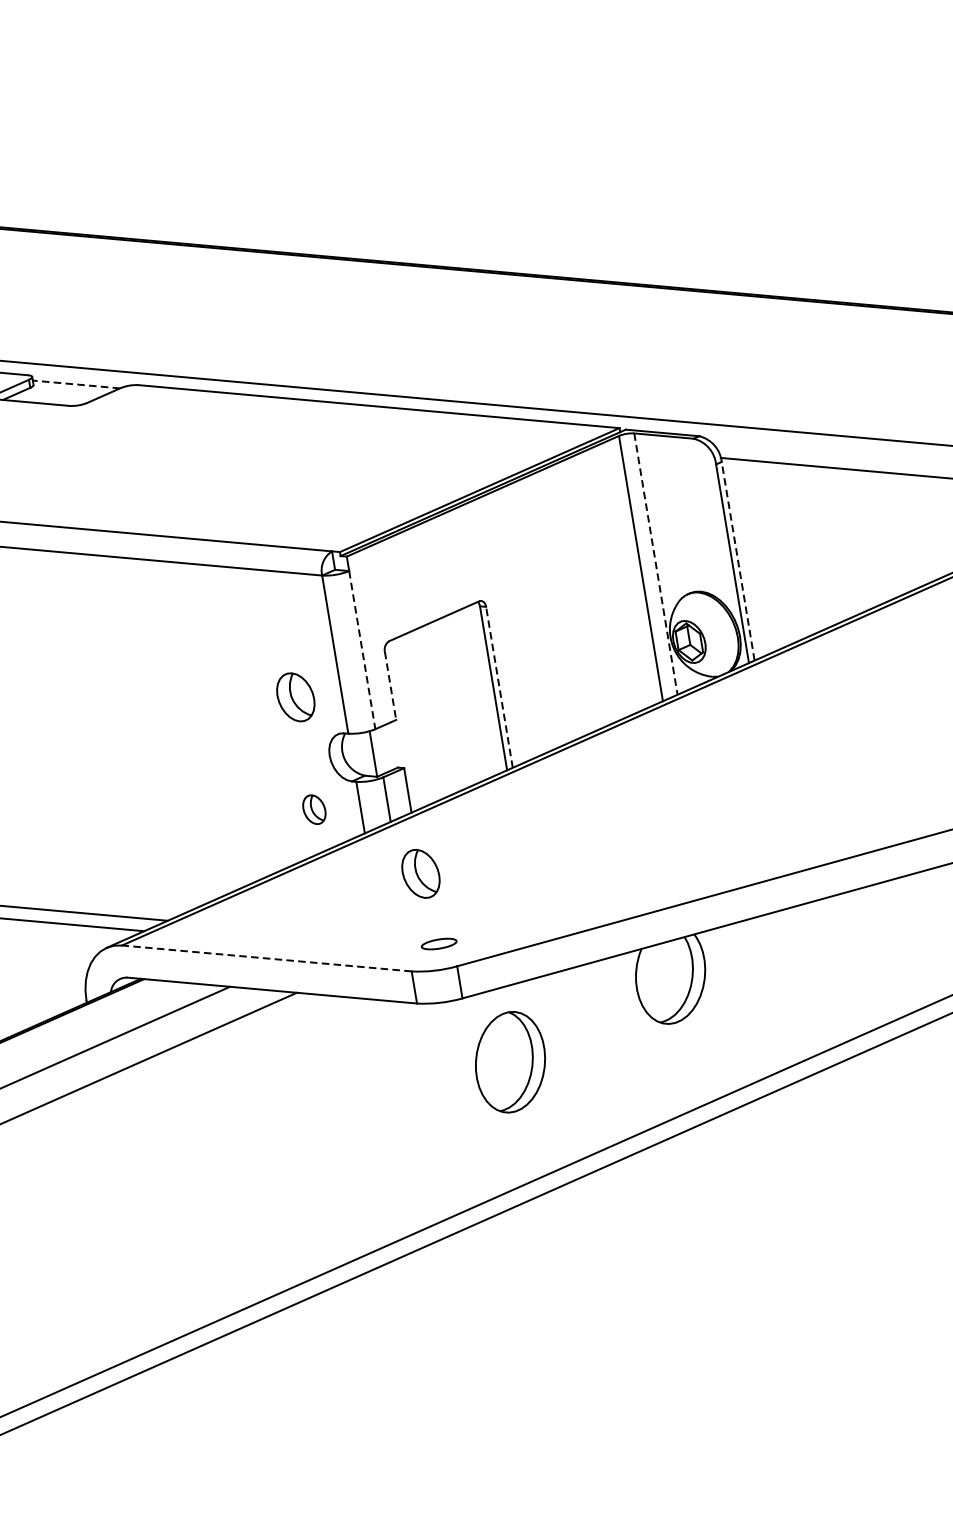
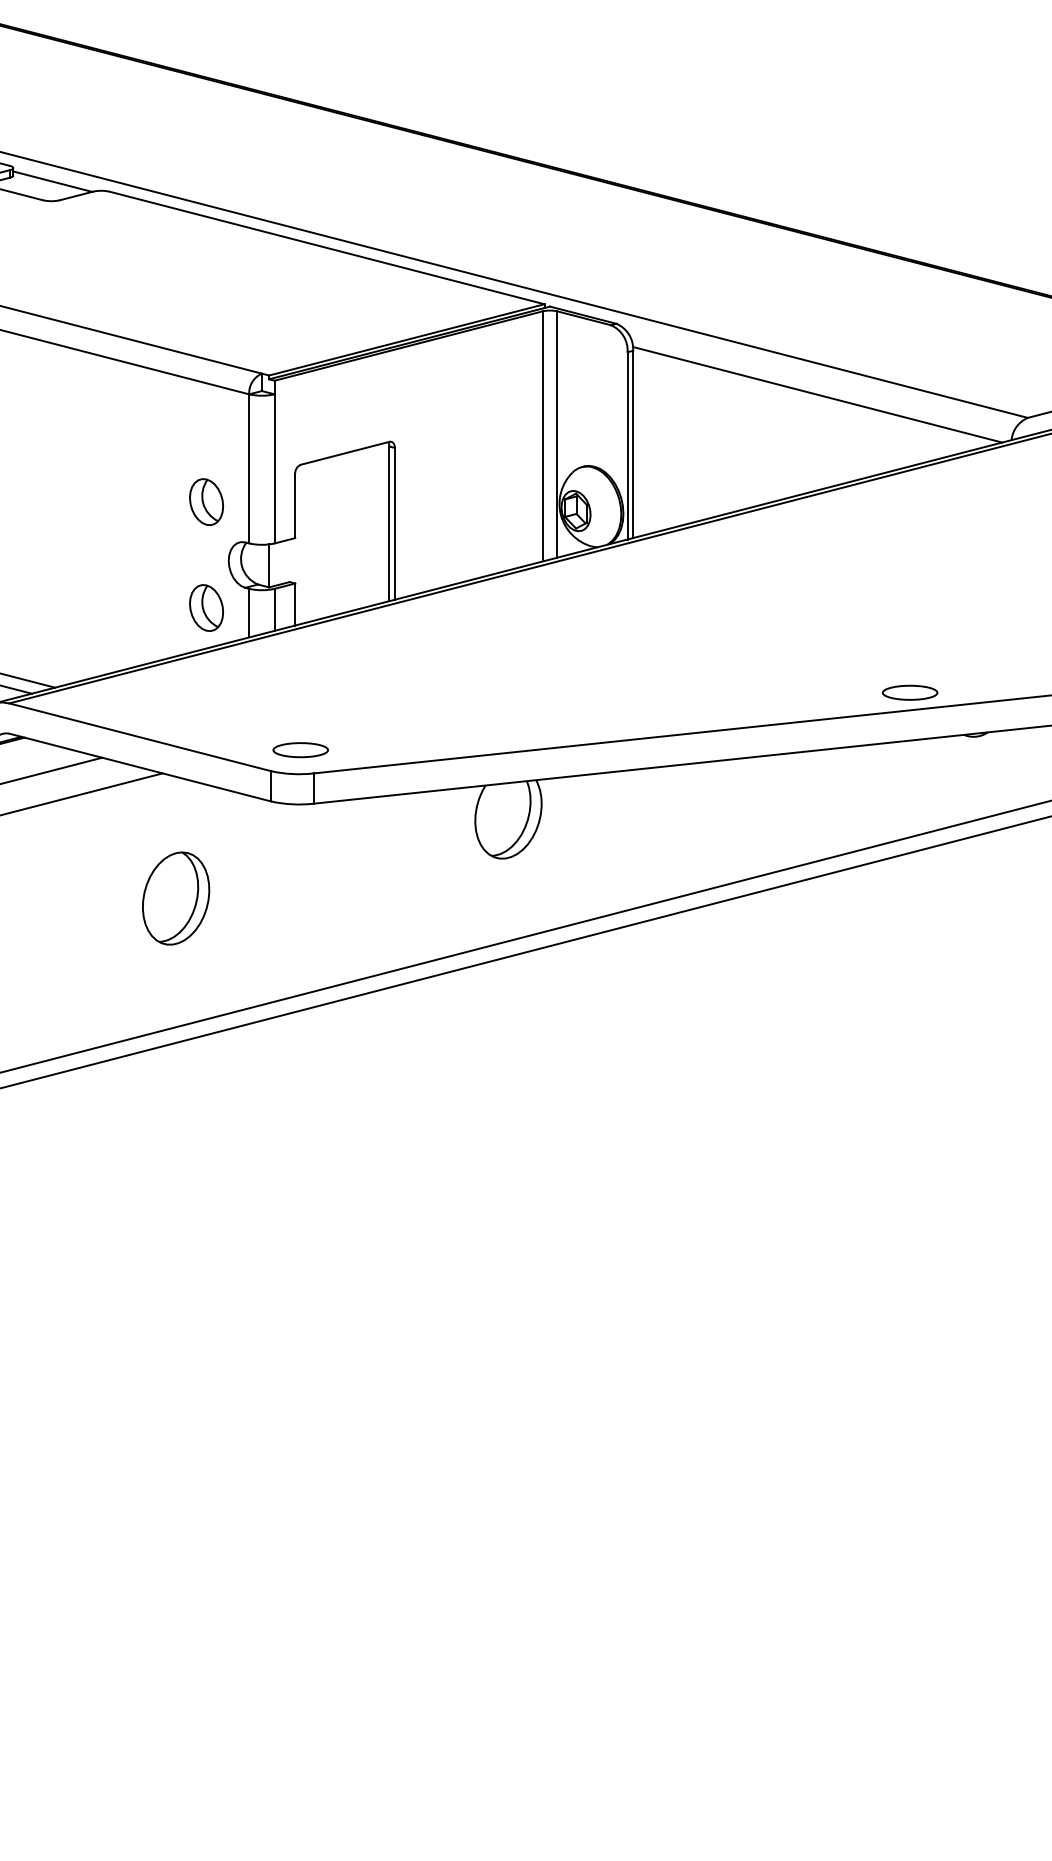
line: (76, 384) -> (52, 181), dashed -> solid
line: (738, 561) -> (633, 444), dashed -> solid
line: (656, 565) -> (557, 435), dashed -> solid
line: (361, 649) -> (274, 468), dashed -> solid
line: (390, 686) -> (295, 506), dashed -> solid
line: (498, 687) -> (394, 523), dashed -> solid
part: (314, 809) -> (206, 607), size x1.67
part: (420, 873) -> (294, 682), removed
part: (439, 944) -> (300, 750), size x1.67
line: (266, 958) -> (139, 737), dashed -> solid
part: (510, 1062) -> (176, 898), moved

